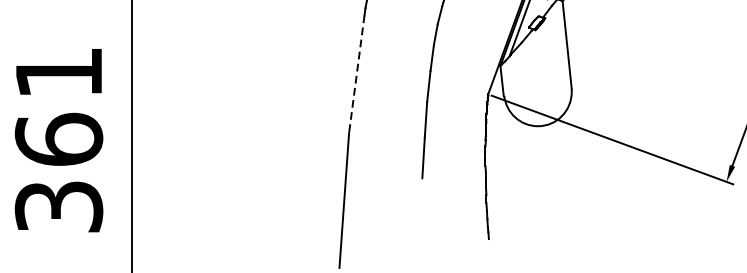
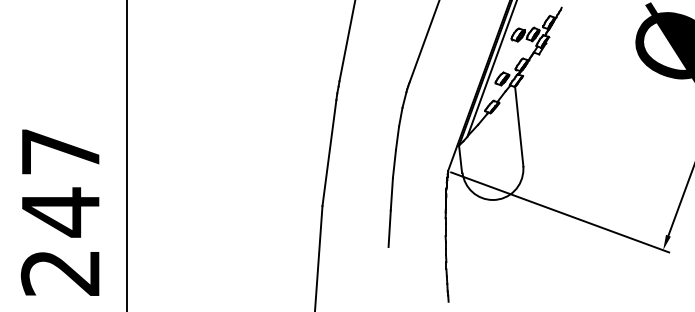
line: (356, 74) -> (329, 153), dashed -> solid
text: (58, 140) -> (60, 212), 361 -> 247

